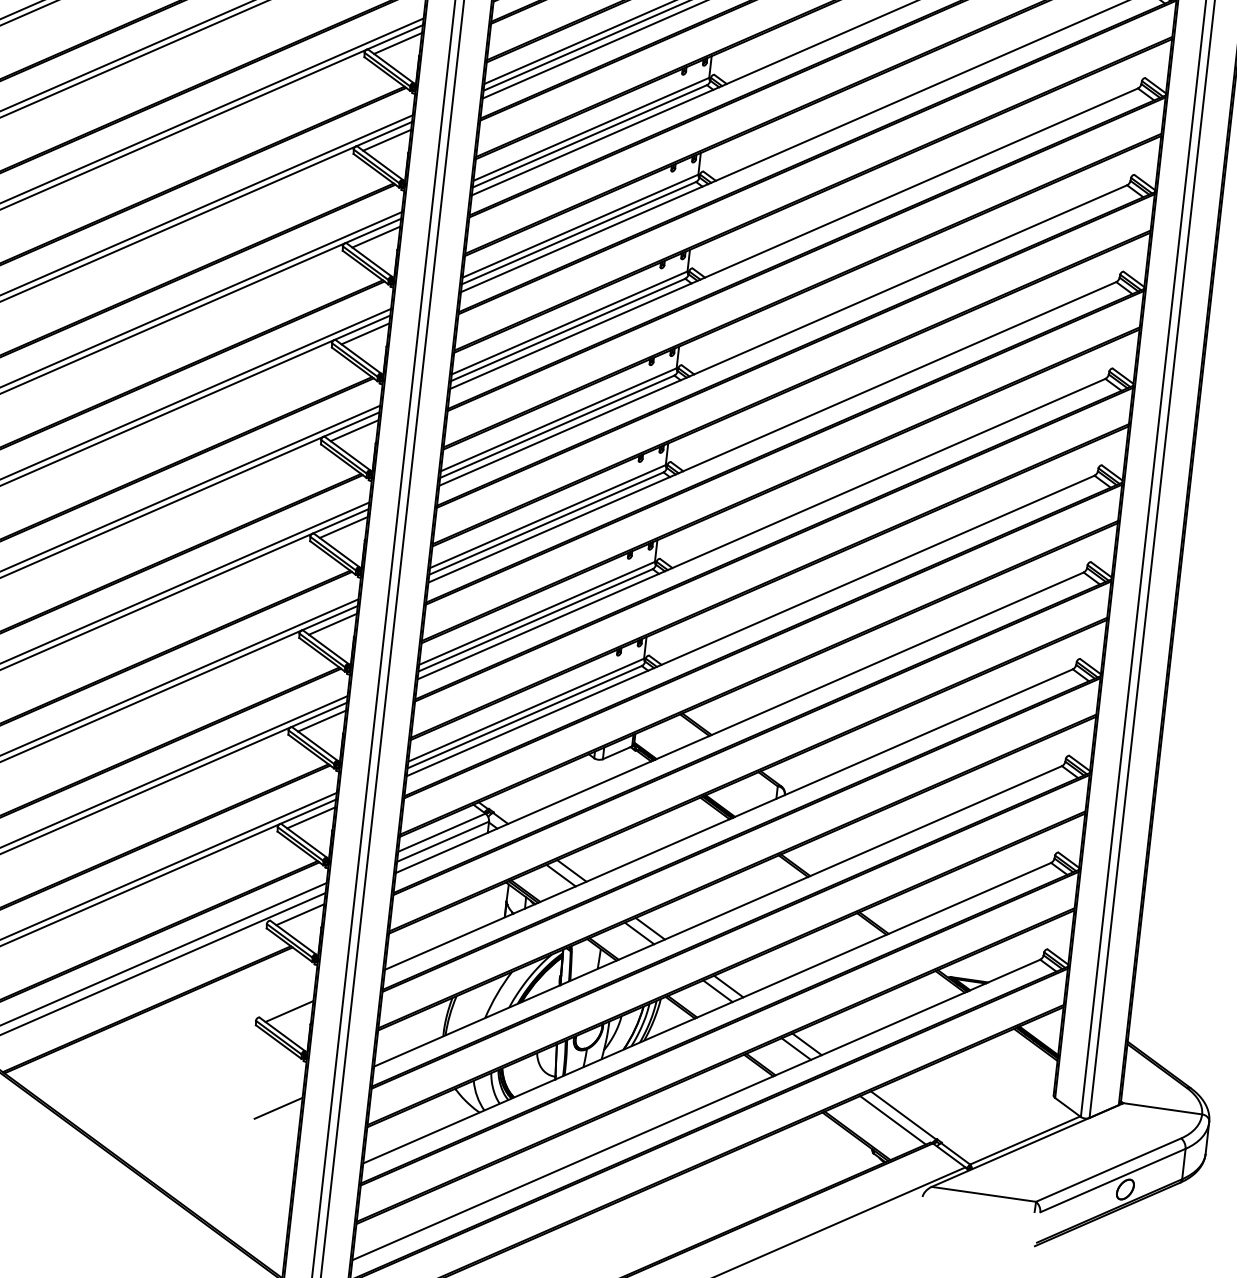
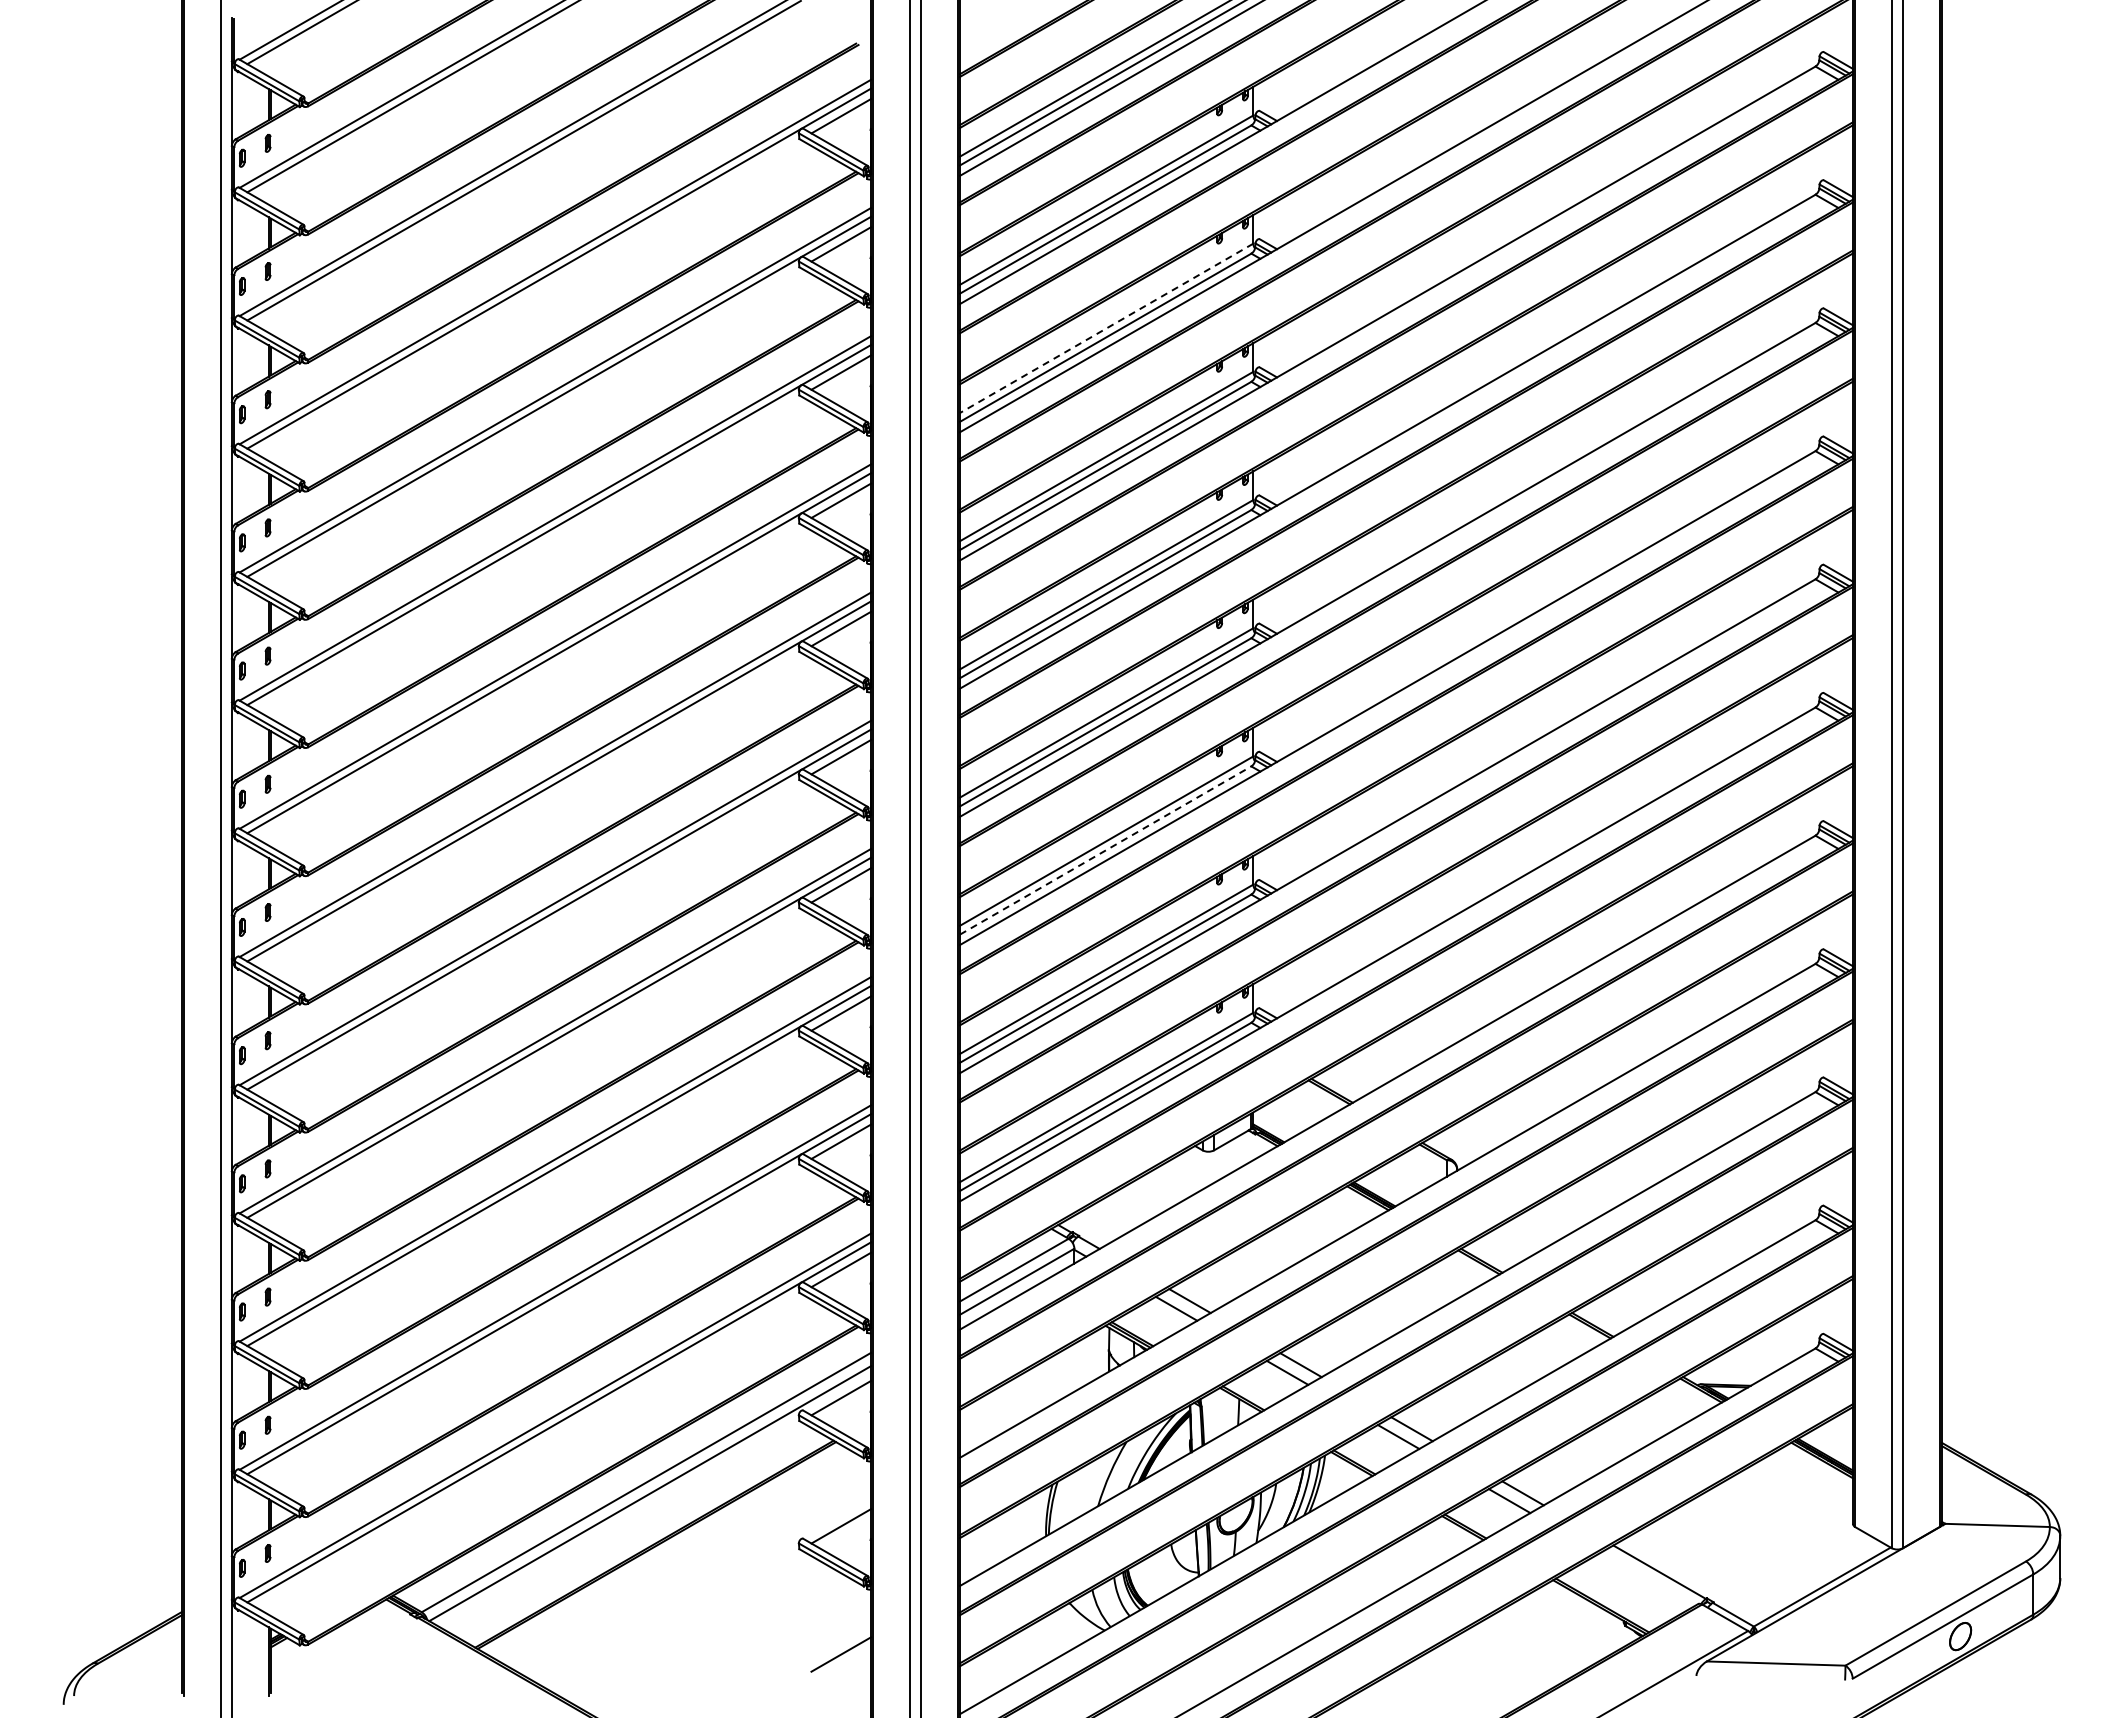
line: (591, 129) -> (1106, 328), solid -> dashed
line: (547, 523) -> (1106, 850), solid -> dashed
line: (892, 1120) -> (1646, 1580), removed

